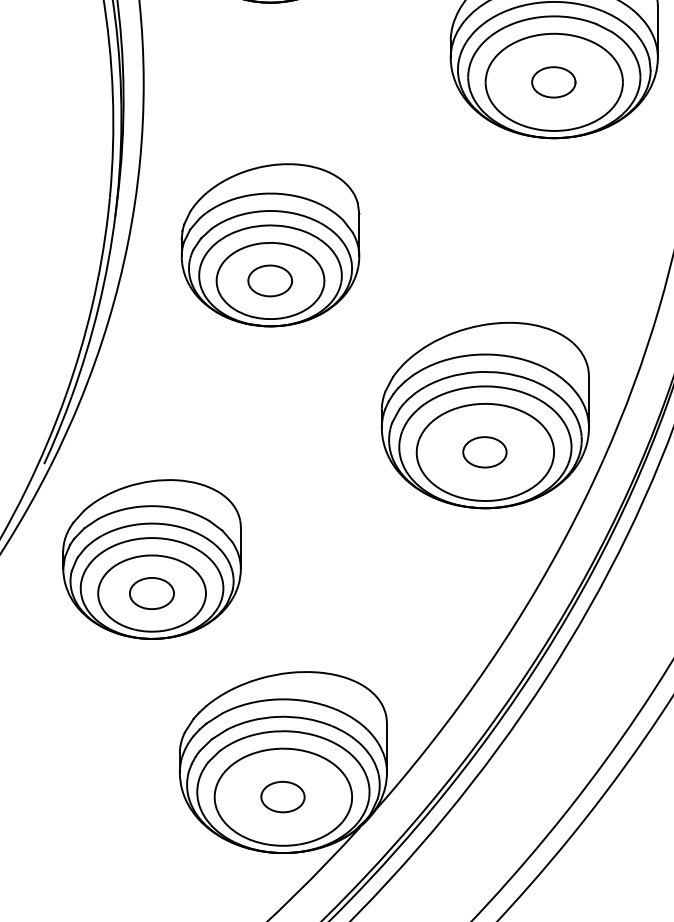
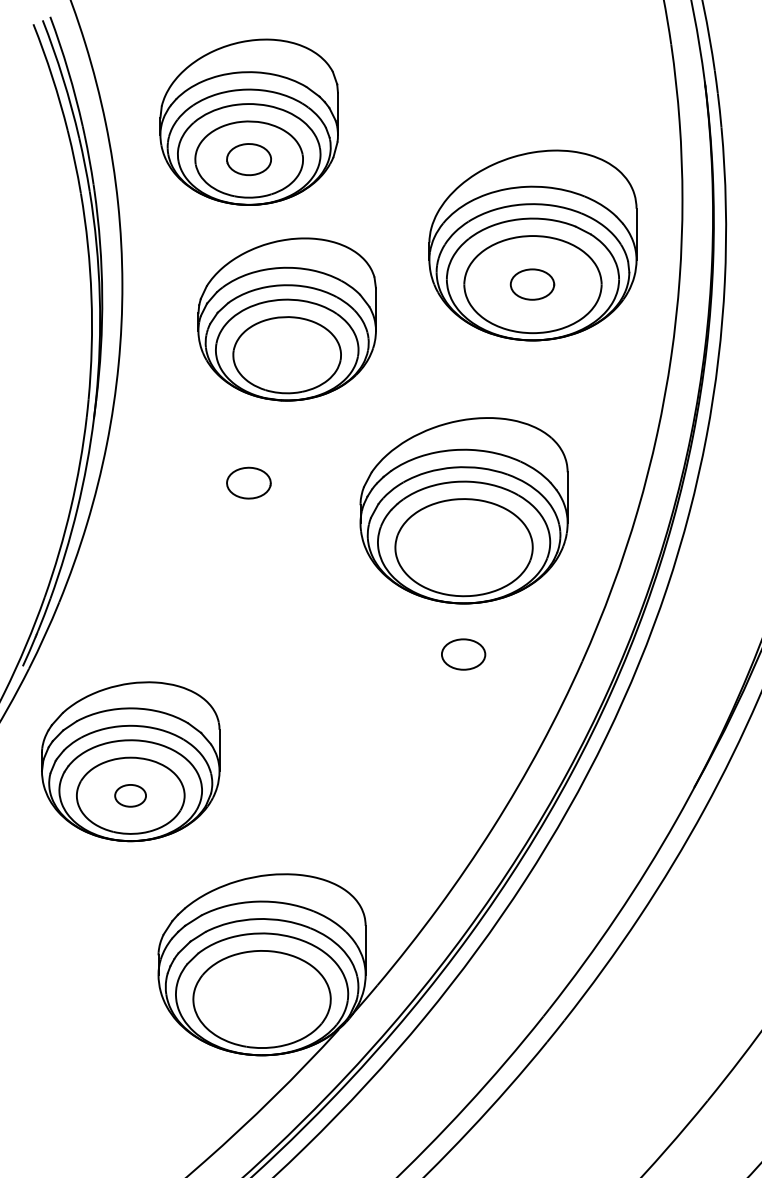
part: (269, 245) -> (286, 319), moved
part: (484, 415) -> (463, 510), moved
part: (151, 593) -> (130, 795), size x0.7
part: (282, 797) -> (261, 999), removed

